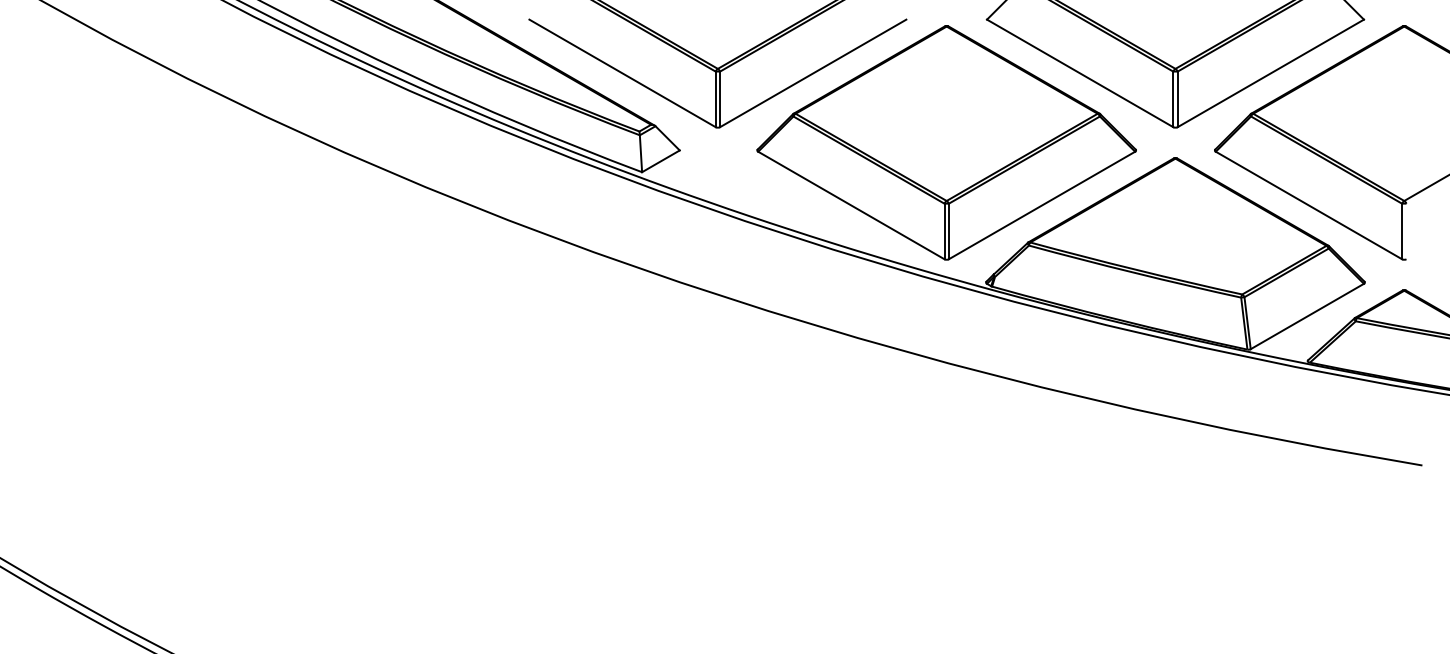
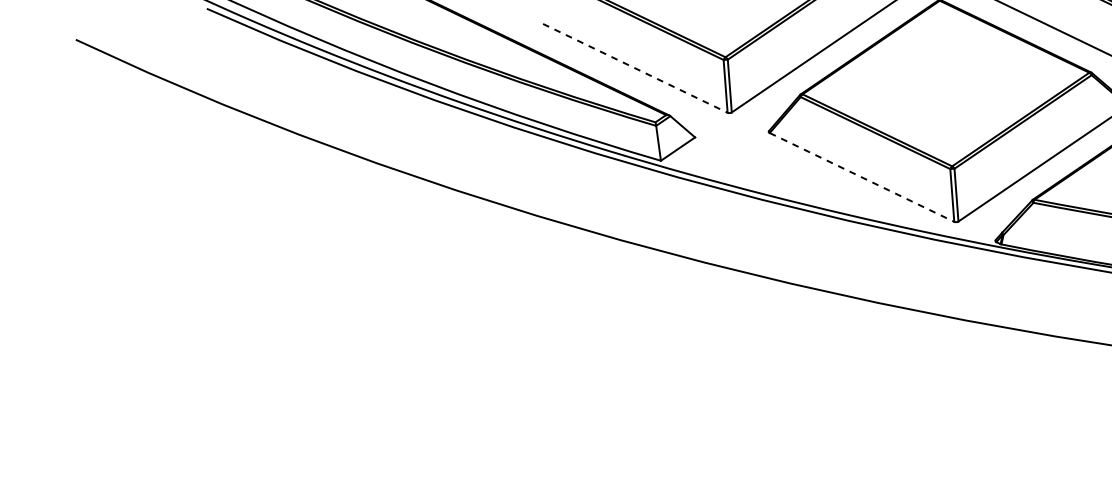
line: (622, 73) -> (635, 68), solid -> dashed
line: (851, 205) -> (862, 177), solid -> dashed

